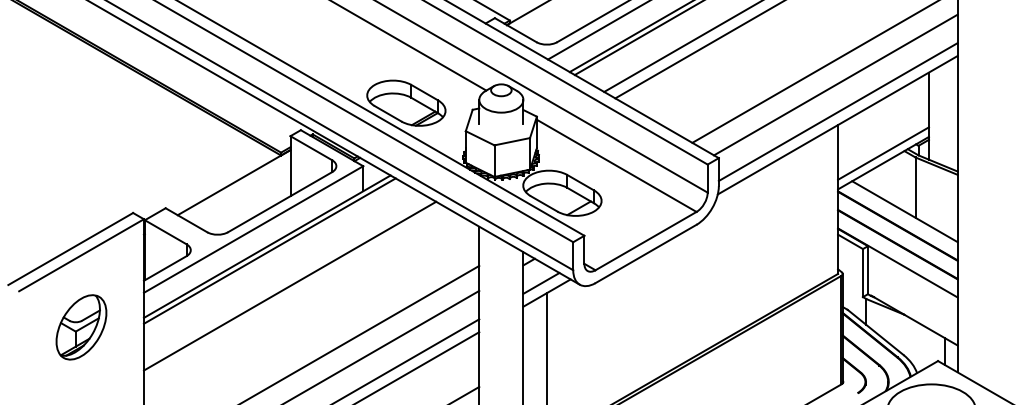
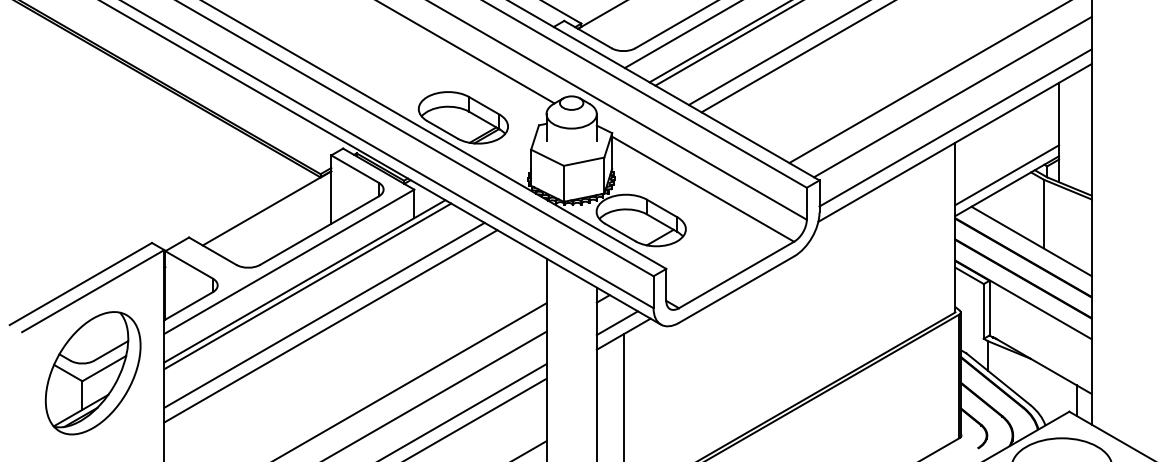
line: (284, 275) -> (324, 314), added
part: (80, 327) -> (92, 373), size x1.67

